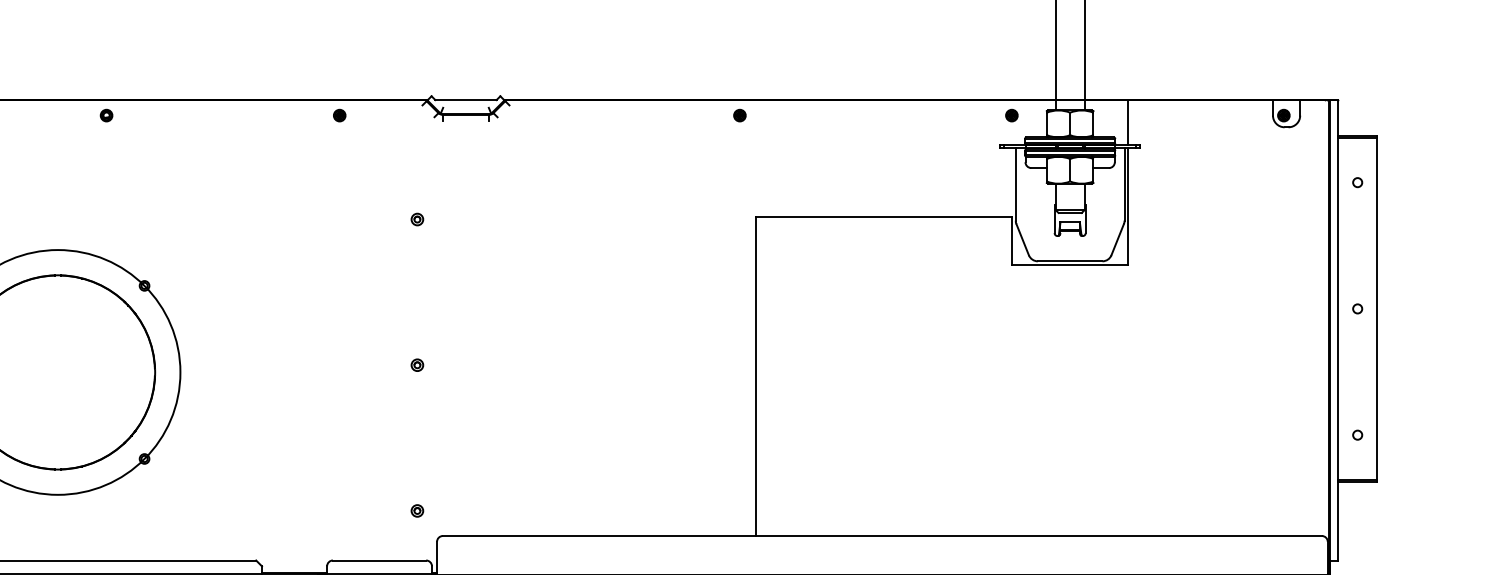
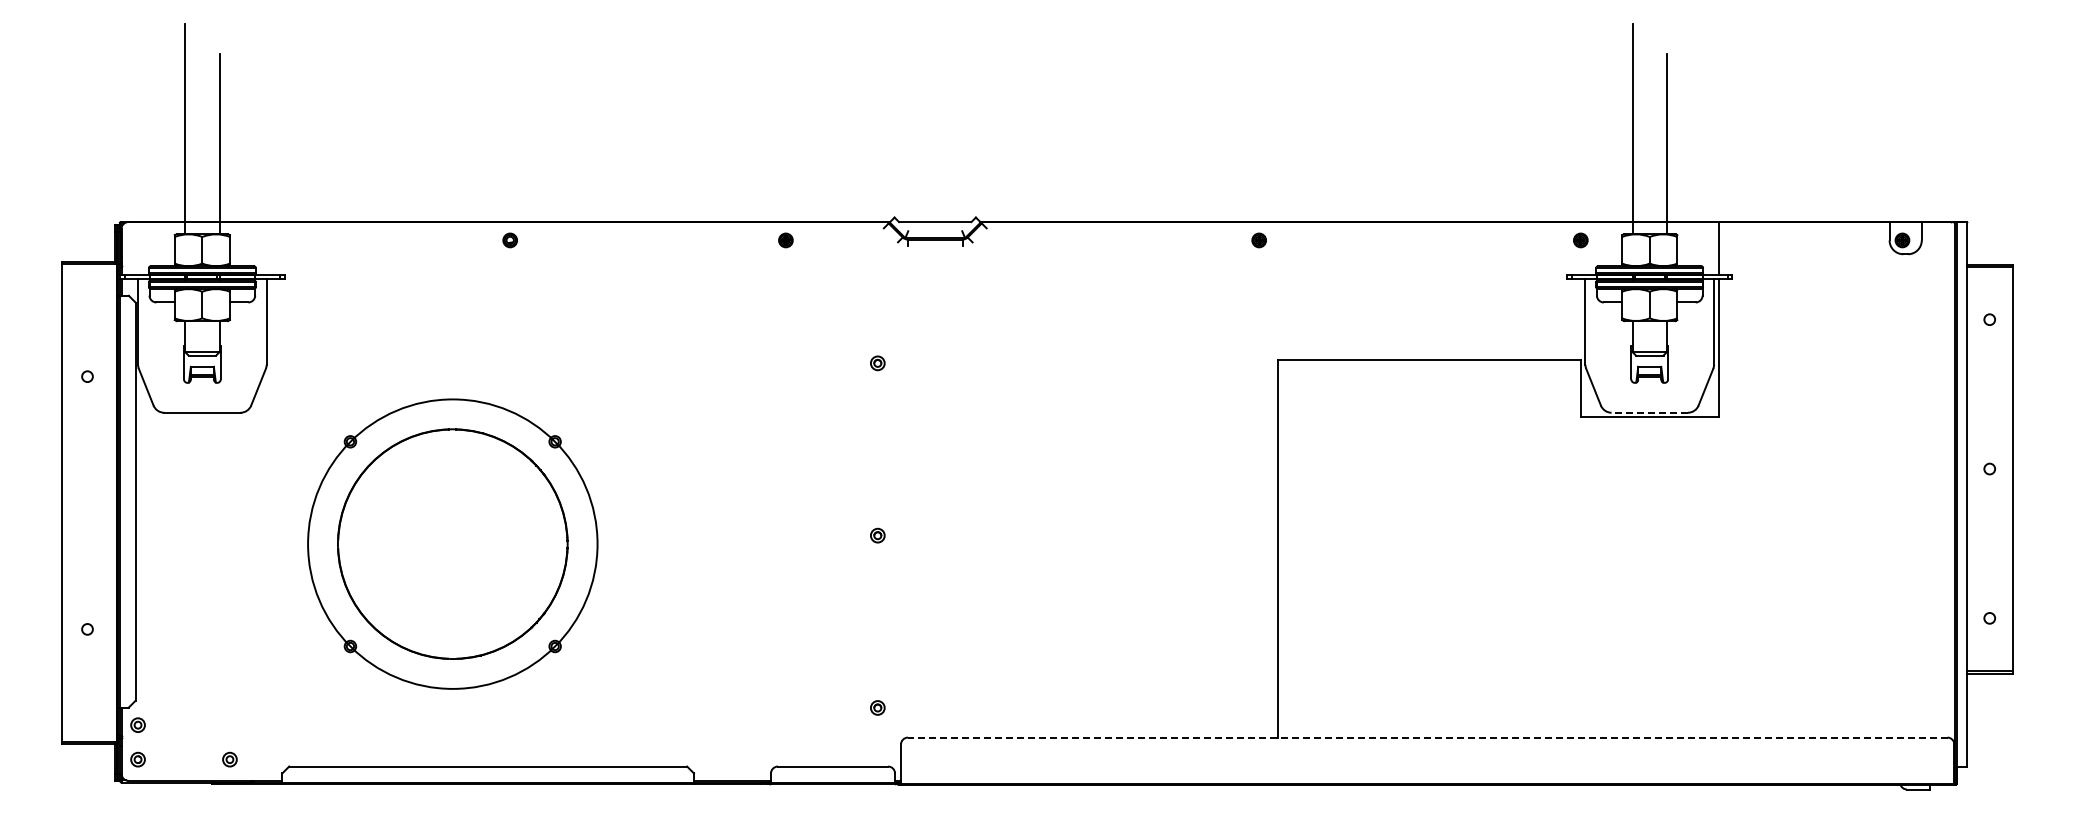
line: (1069, 261) -> (1649, 412), solid -> dashed
line: (882, 535) -> (1427, 737), solid -> dashed

